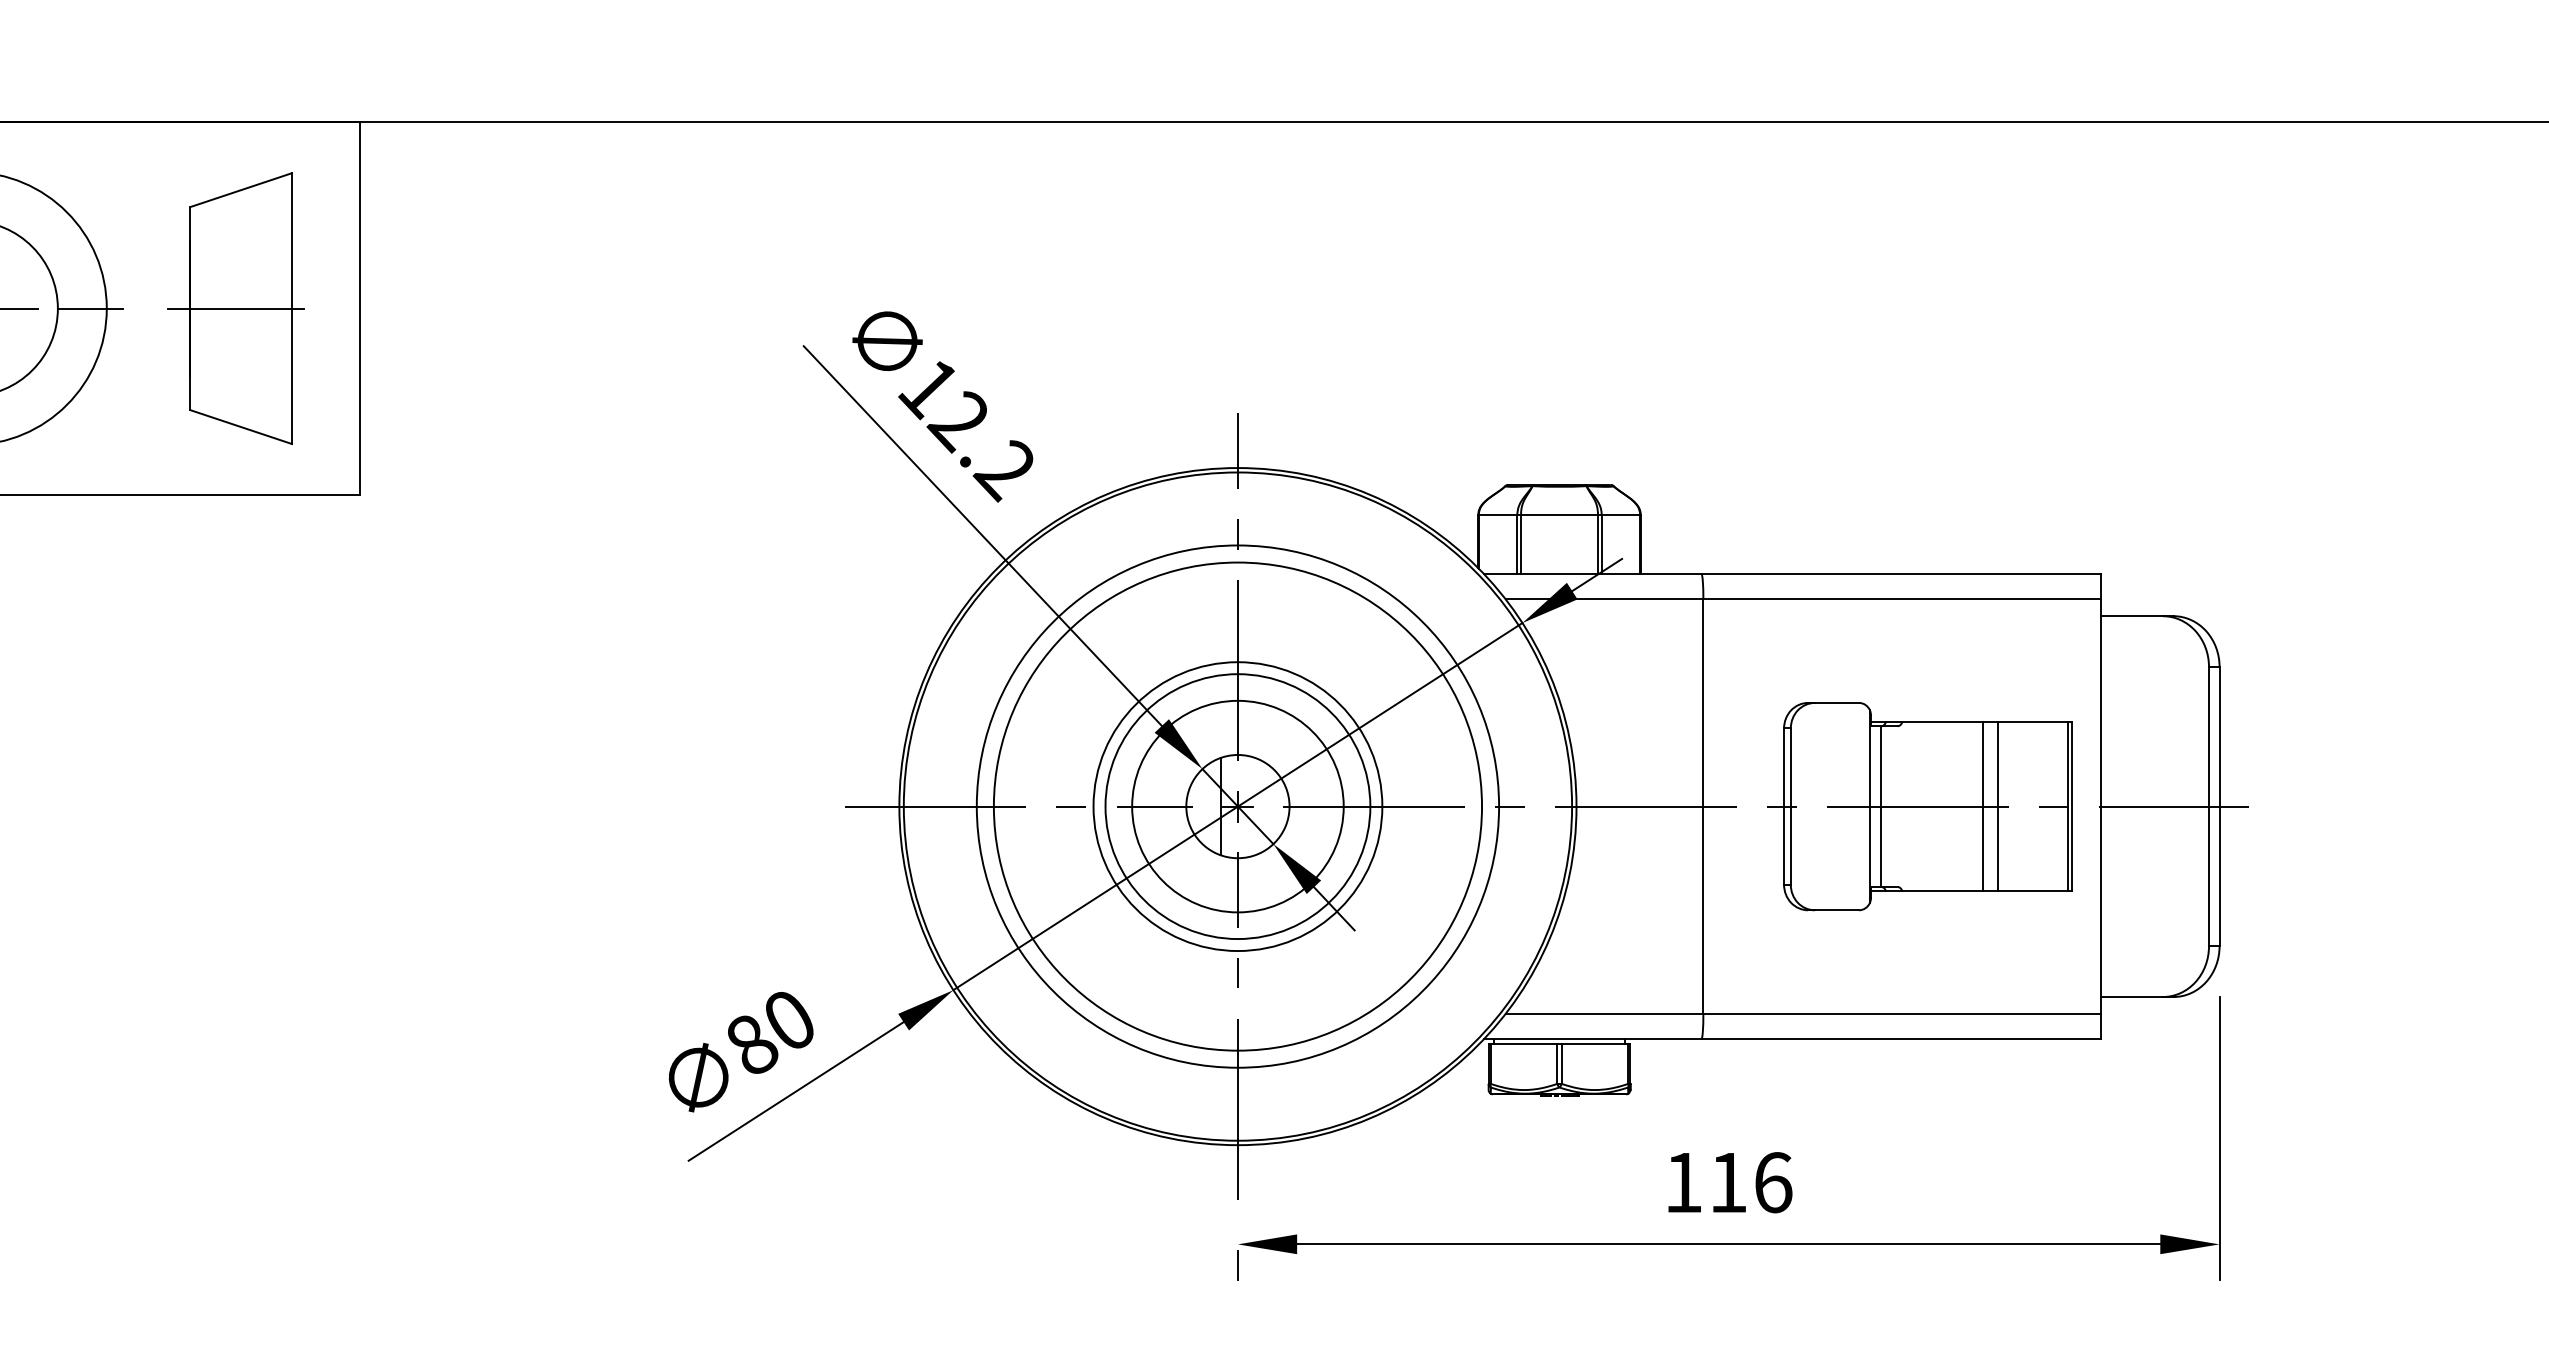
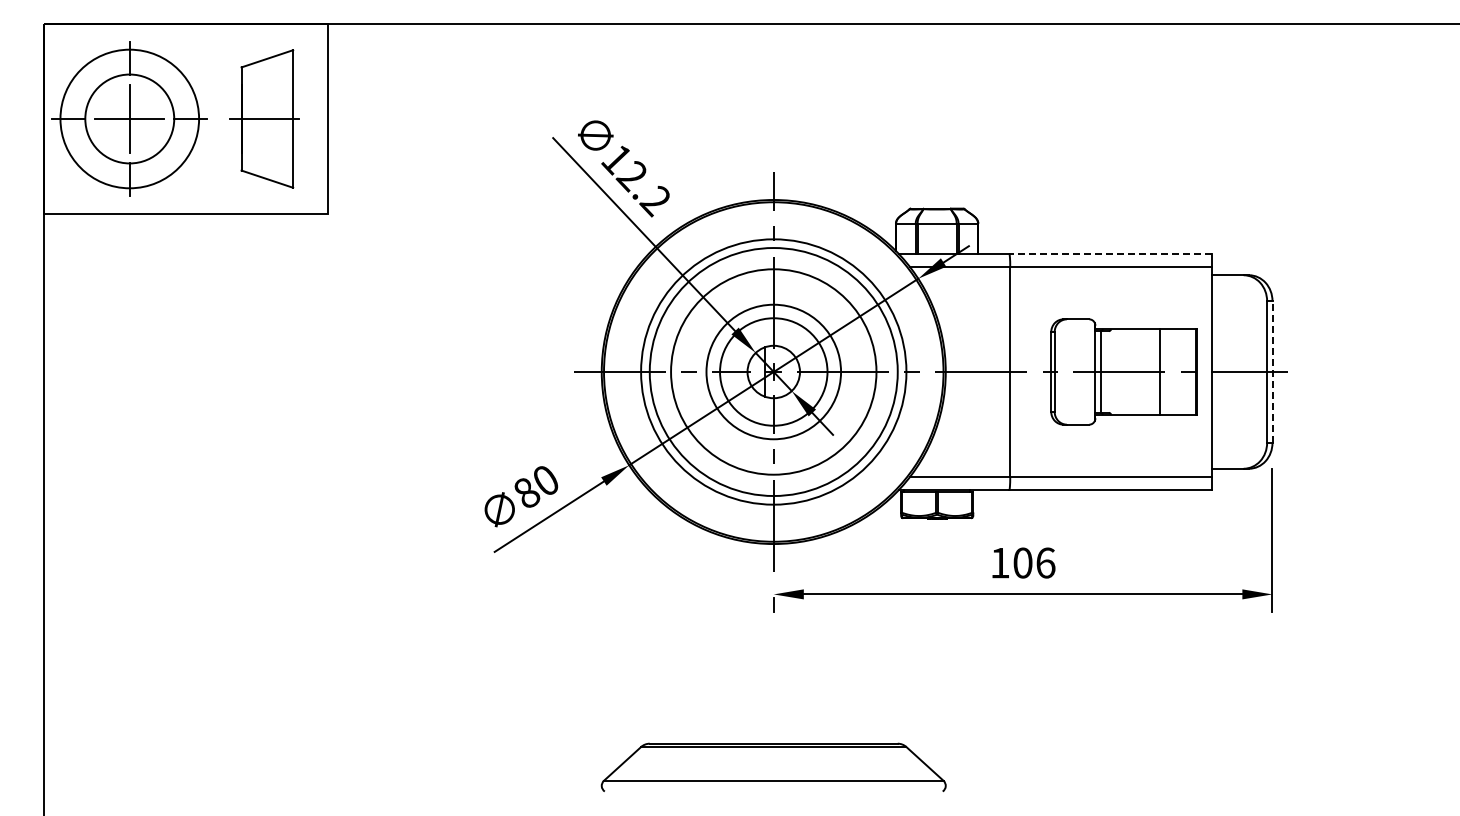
line: (1900, 573) -> (1110, 253), solid -> dashed
circle: (1237, 805) -> (773, 371), size x1.4
line: (1983, 807) -> (1152, 372), removed
line: (2219, 807) -> (1272, 372), solid -> dashed
text: (1727, 1181) -> (1022, 562), 116 -> 106

